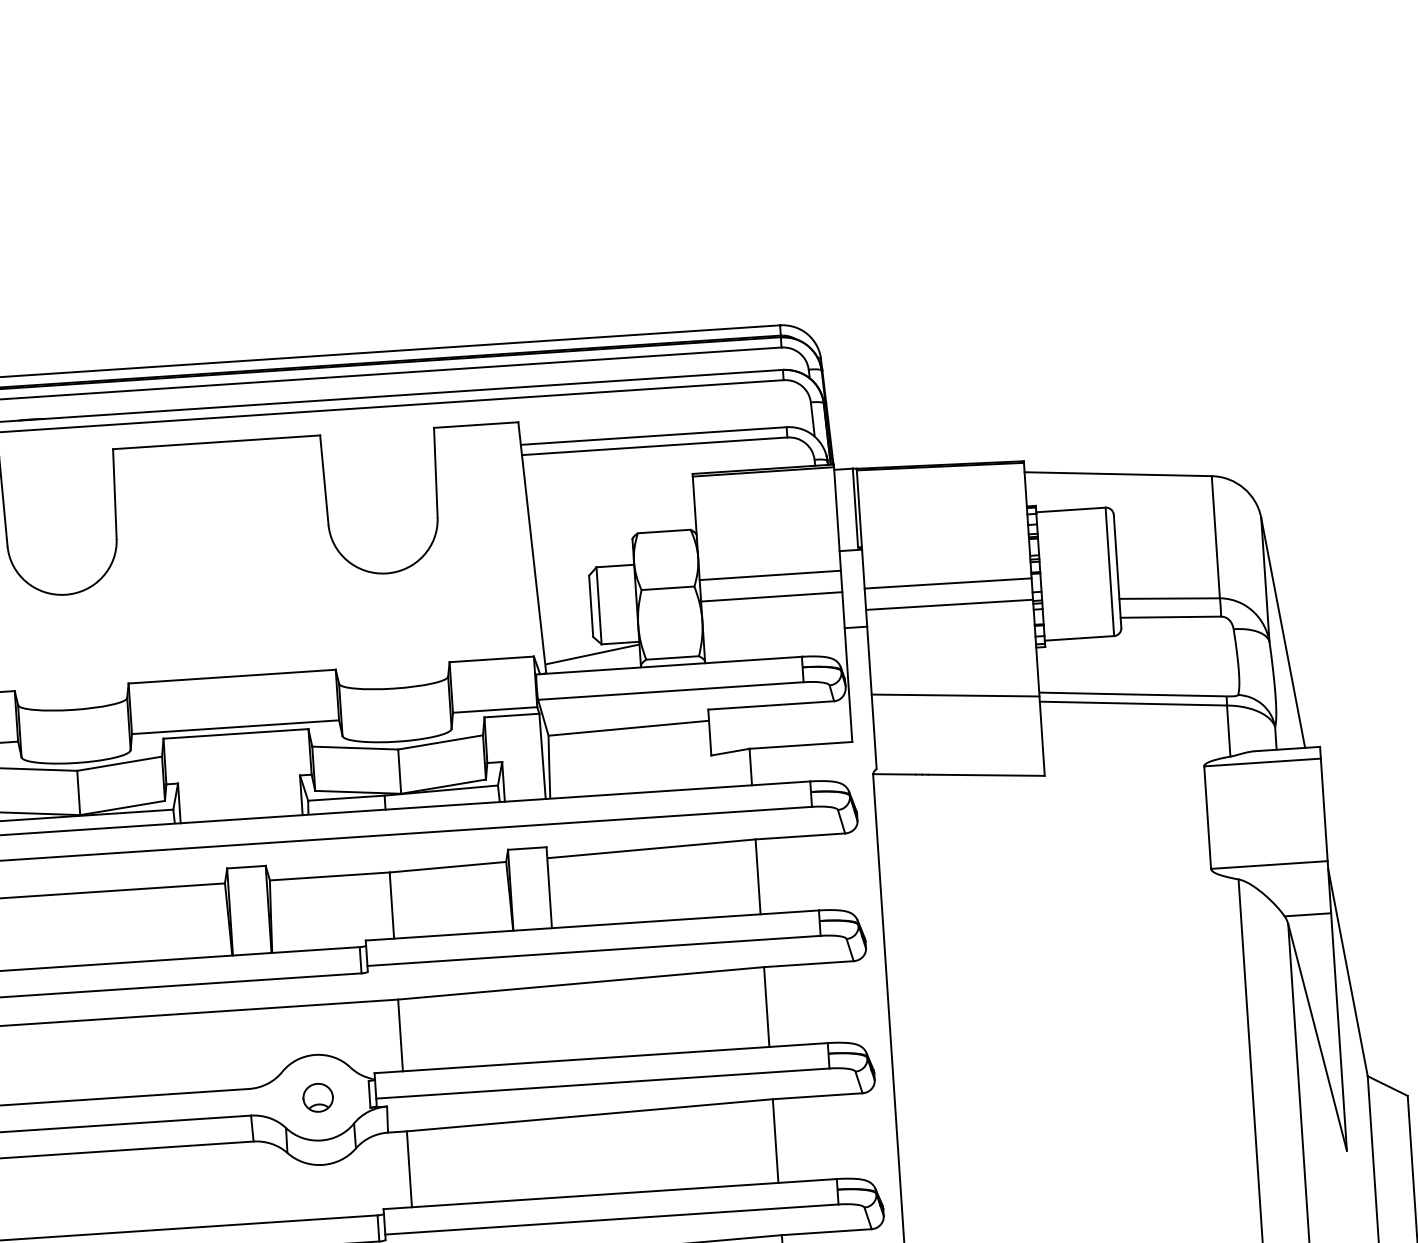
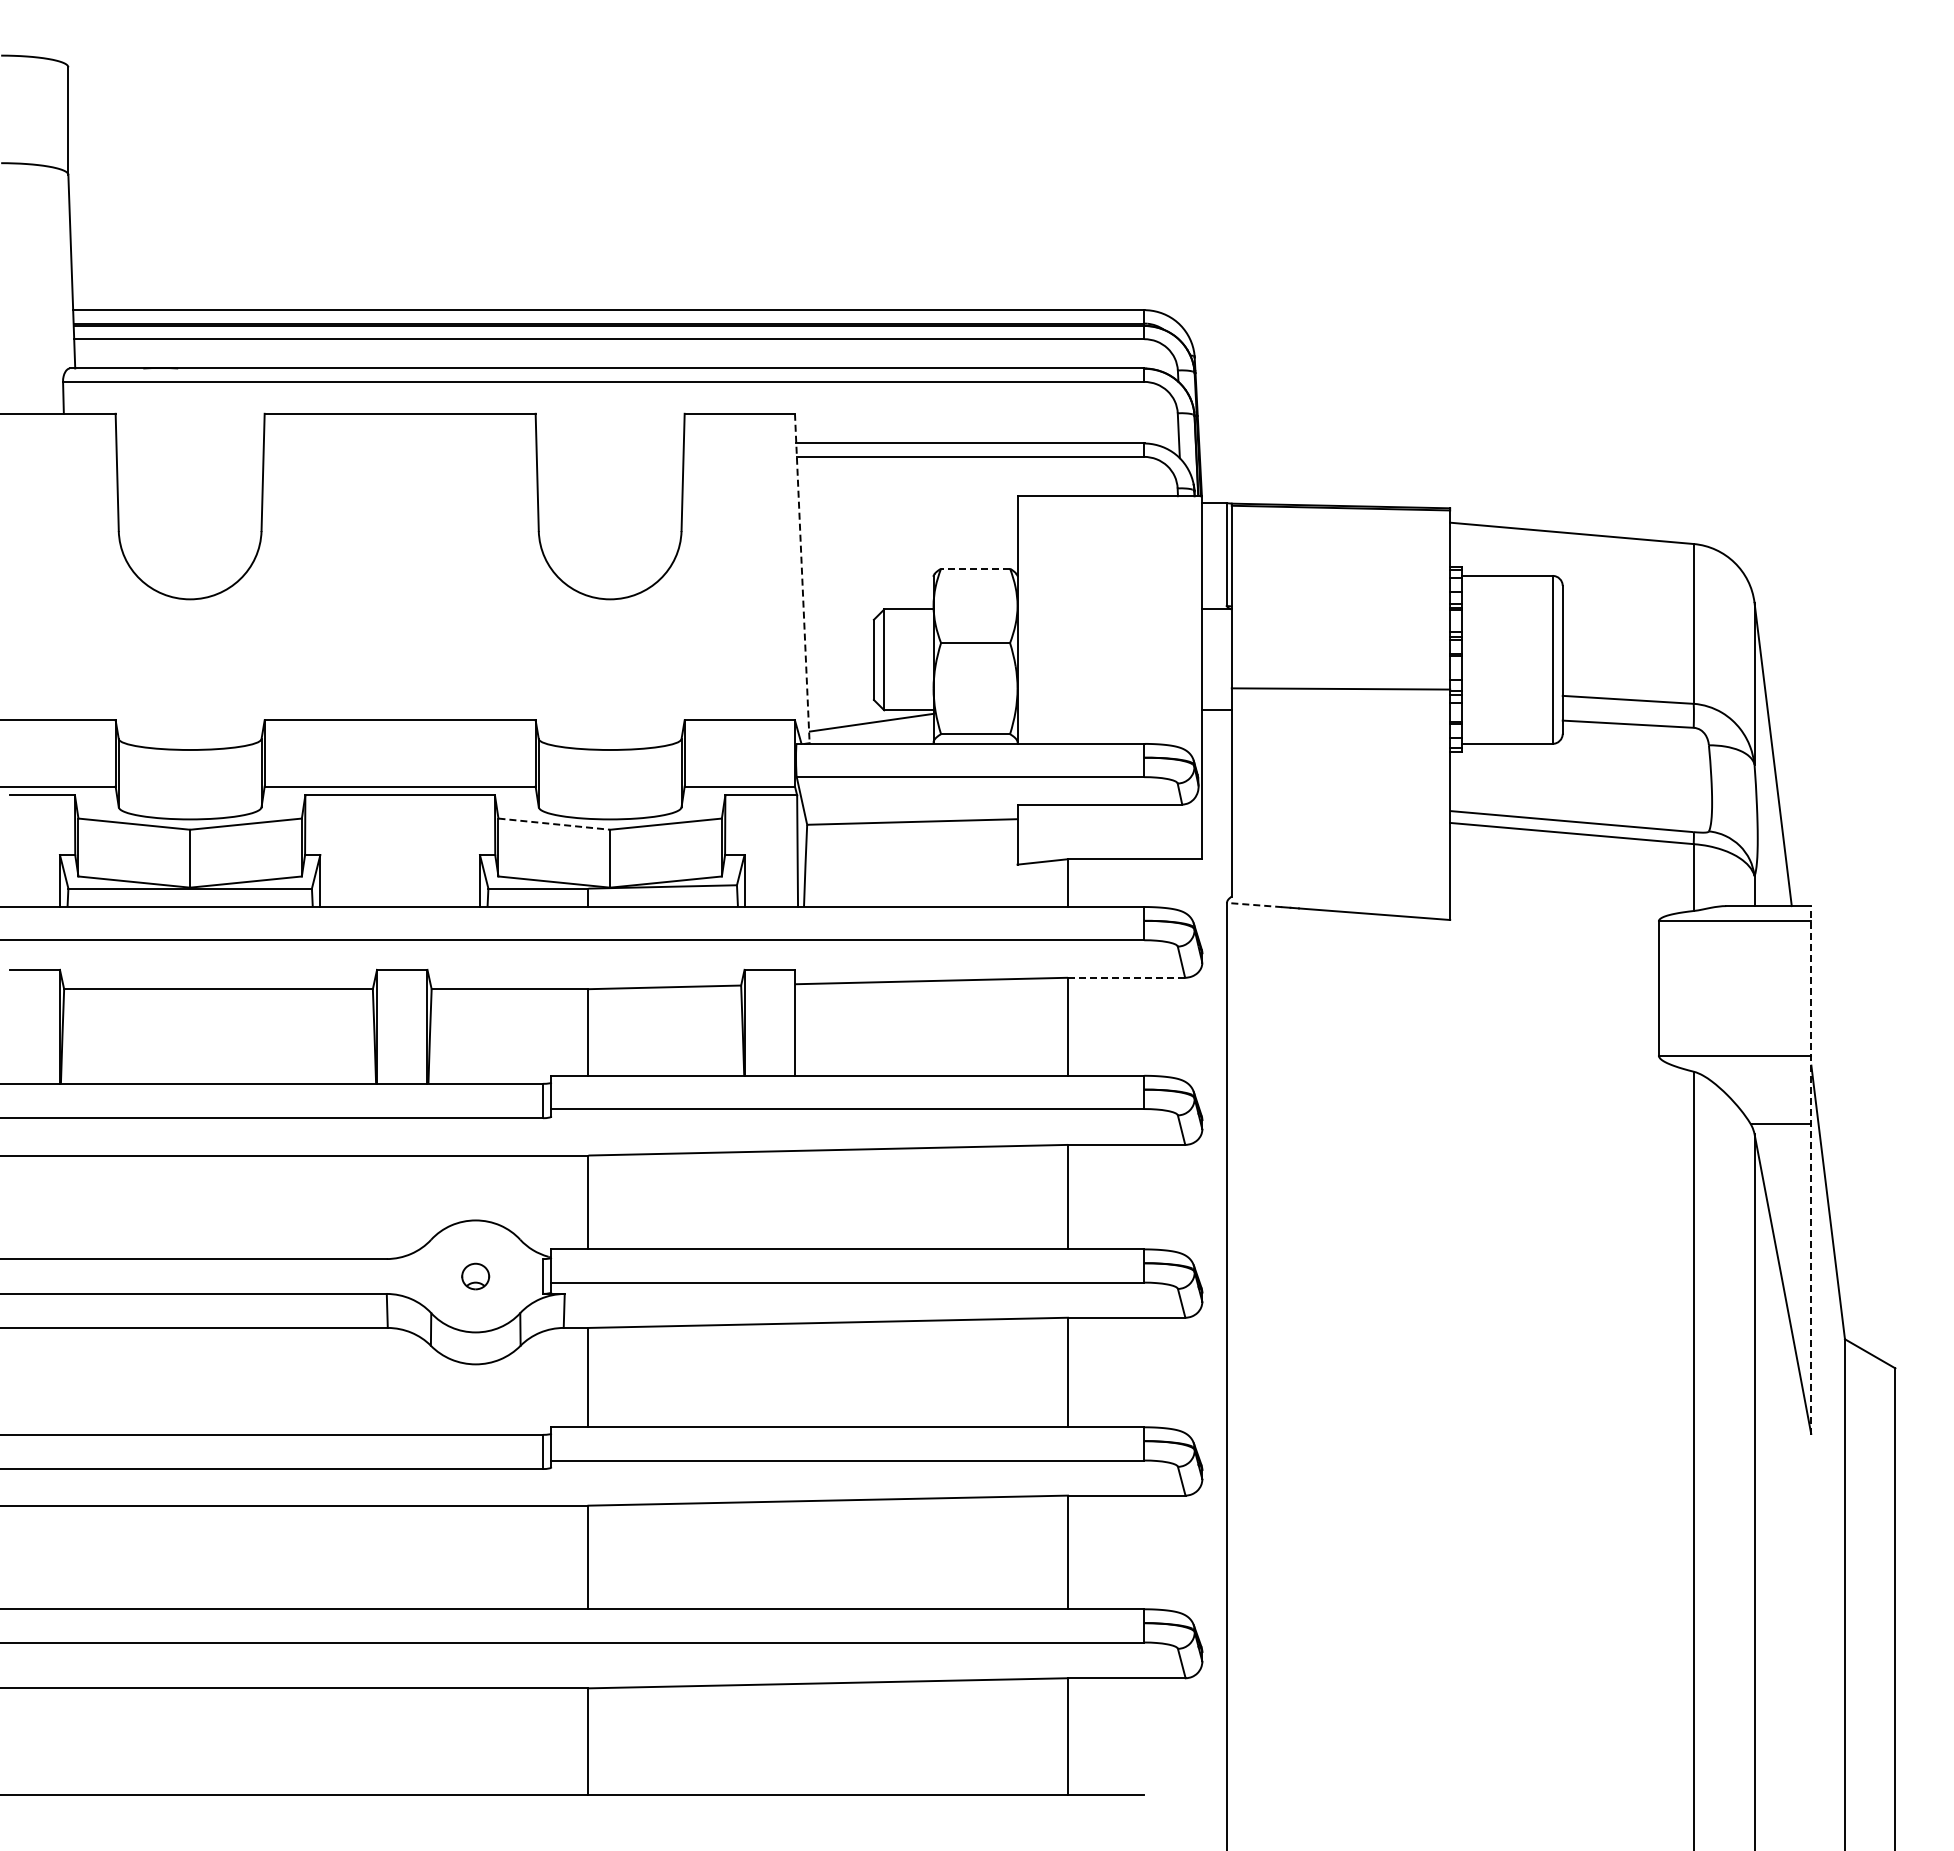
line: (763, 471) -> (1109, 499), removed
line: (664, 531) -> (975, 568), solid -> dashed
line: (532, 547) -> (802, 578), solid -> dashed
line: (769, 575) -> (1109, 635), removed
line: (947, 583) -> (1340, 660), removed
line: (771, 597) -> (1109, 663), removed
line: (955, 695) -> (1340, 807), removed
line: (355, 748) -> (554, 824), solid -> dashed
line: (894, 774) -> (1254, 905), solid -> dashed
line: (800, 836) -> (1126, 977), solid -> dashed
line: (1333, 948) -> (1811, 1169), solid -> dashed
part: (317, 1097) -> (475, 1276), size x0.7

